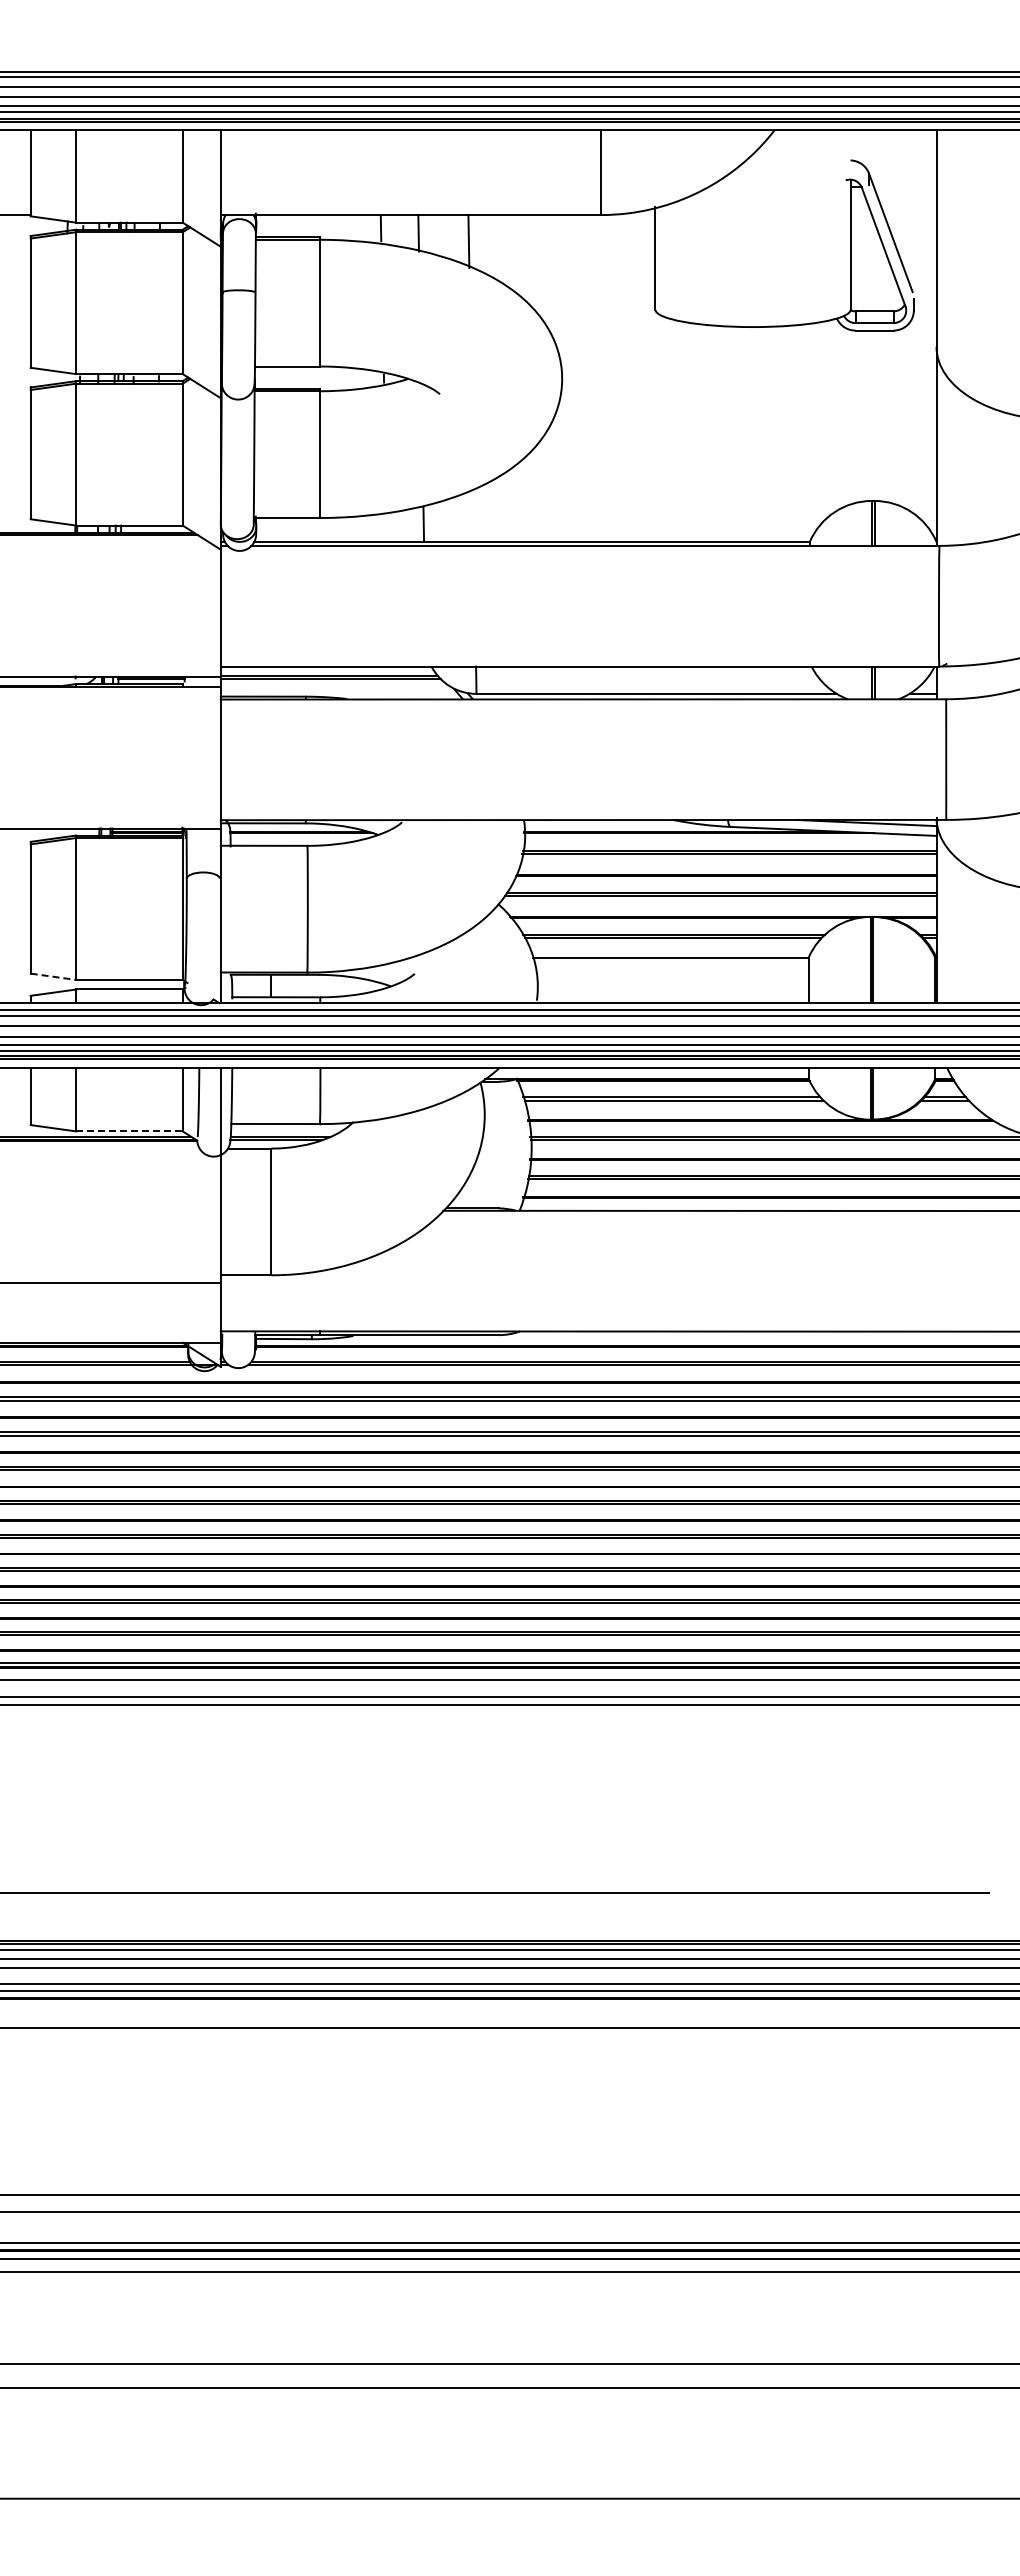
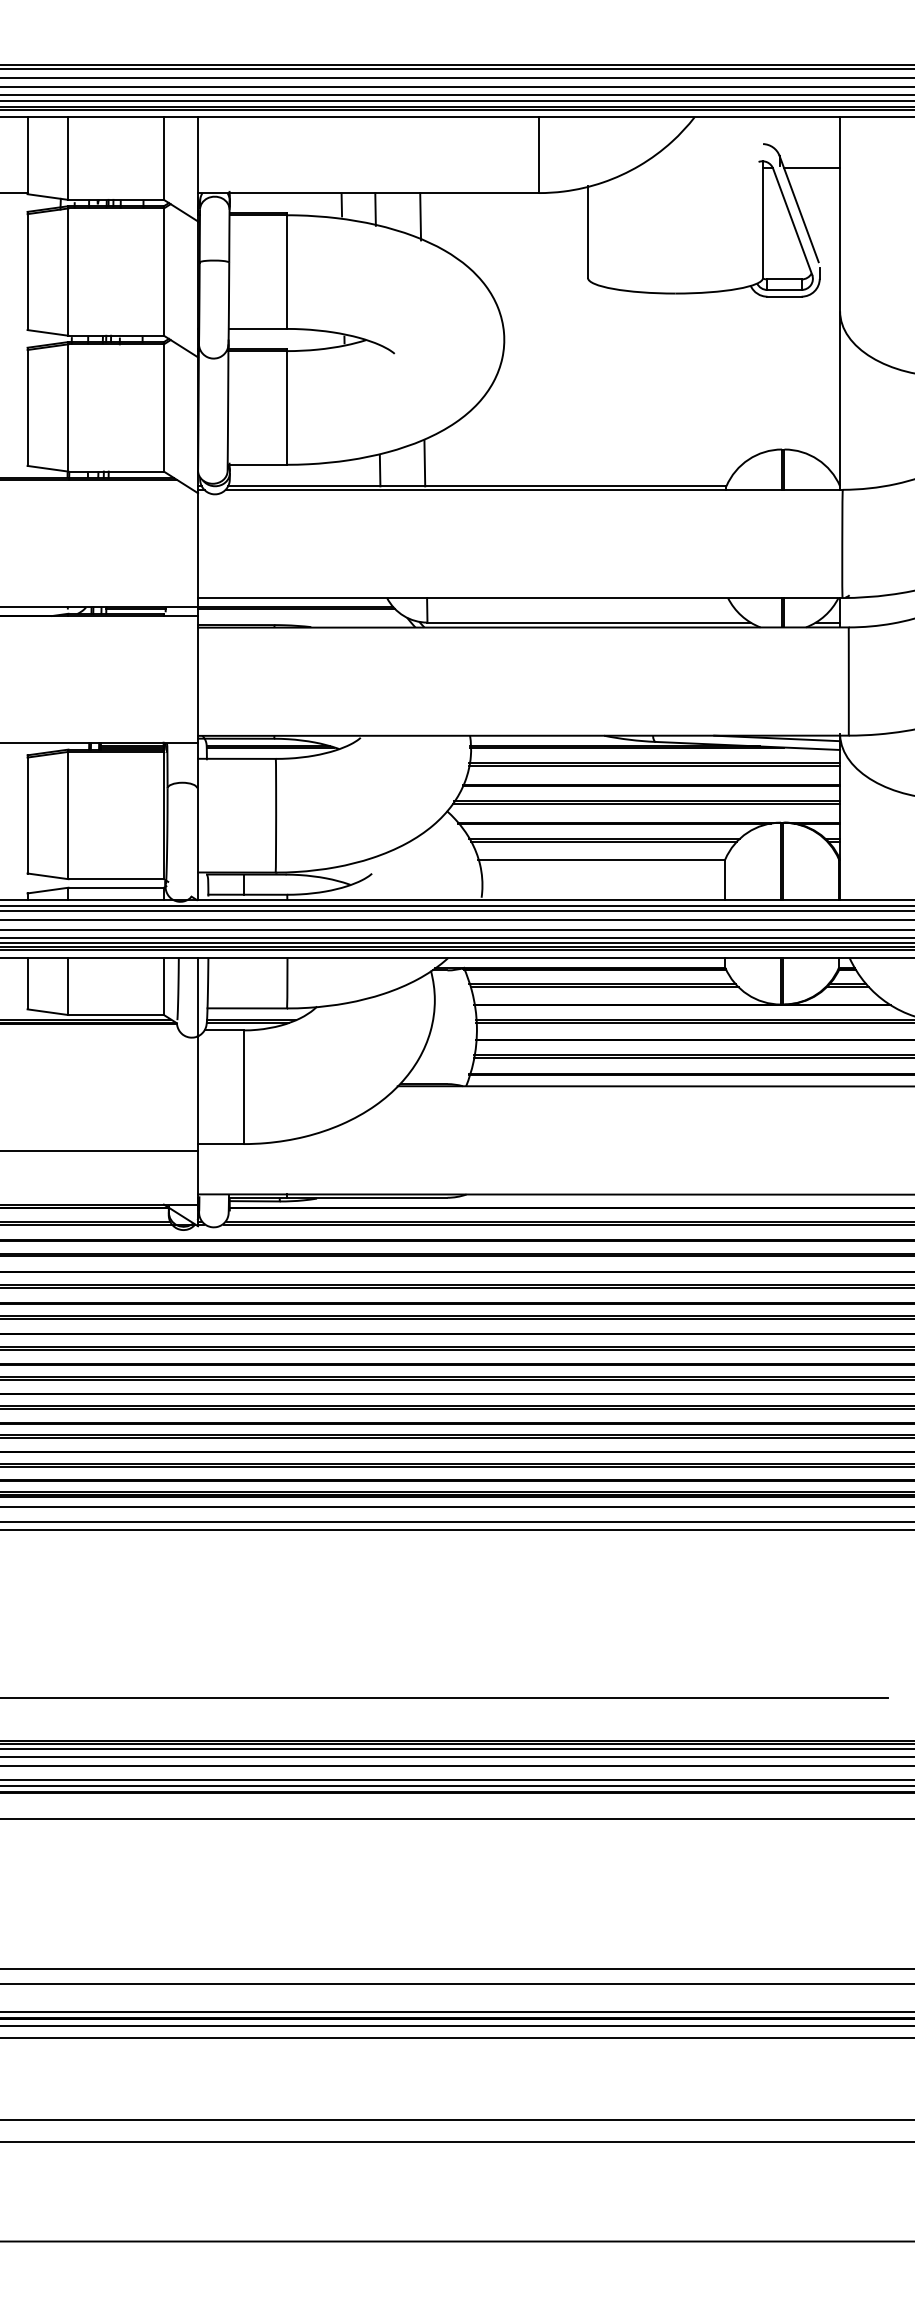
line: (904, 187) -> (811, 168), added
line: (473, 516) -> (424, 463), added
line: (54, 976) -> (48, 876), dashed -> solid
line: (130, 1131) -> (117, 1015), dashed -> solid

